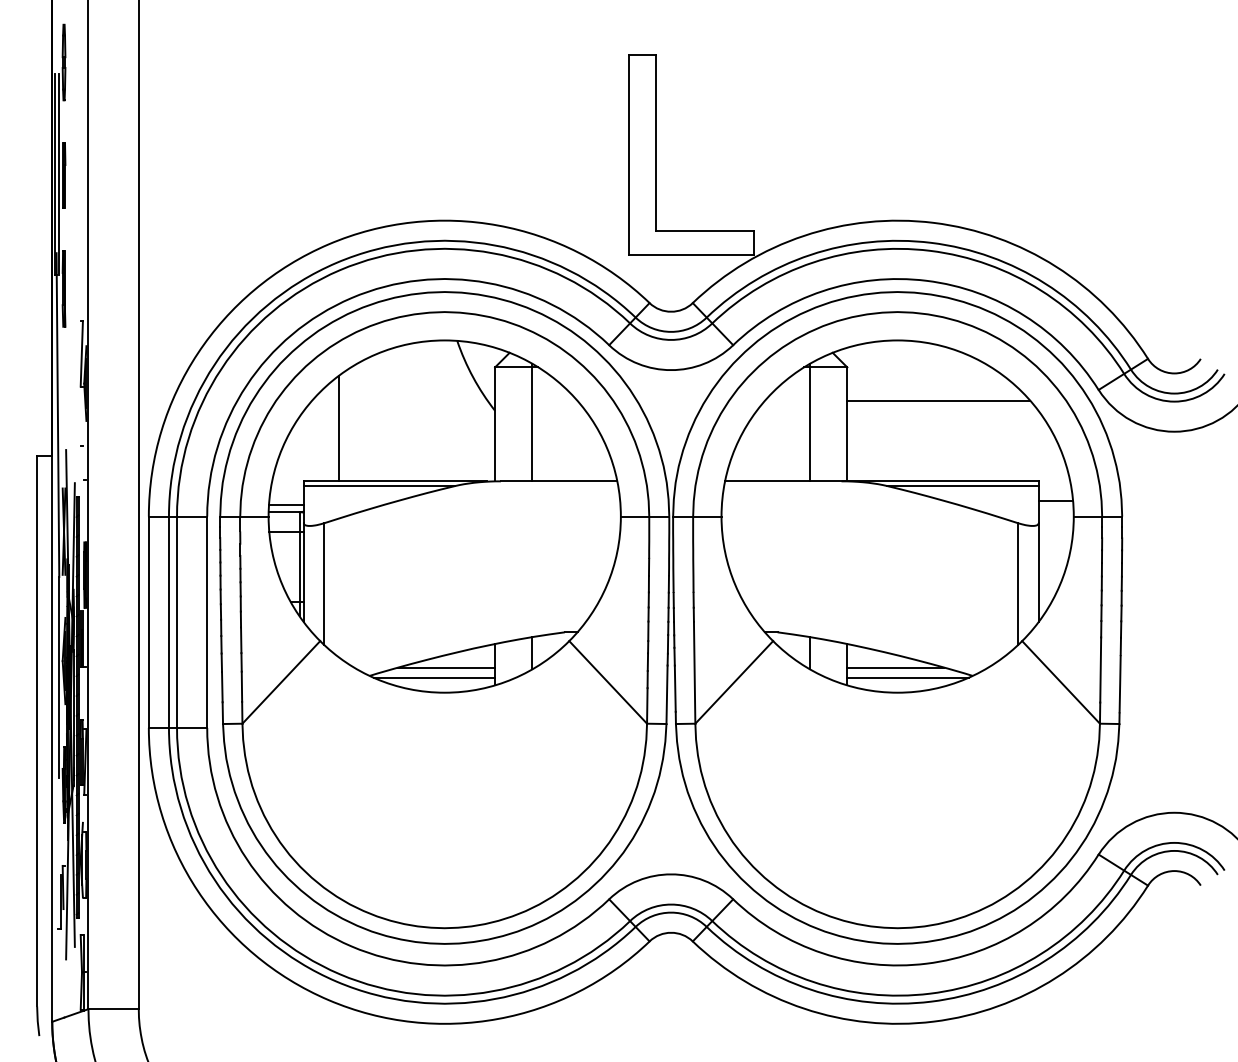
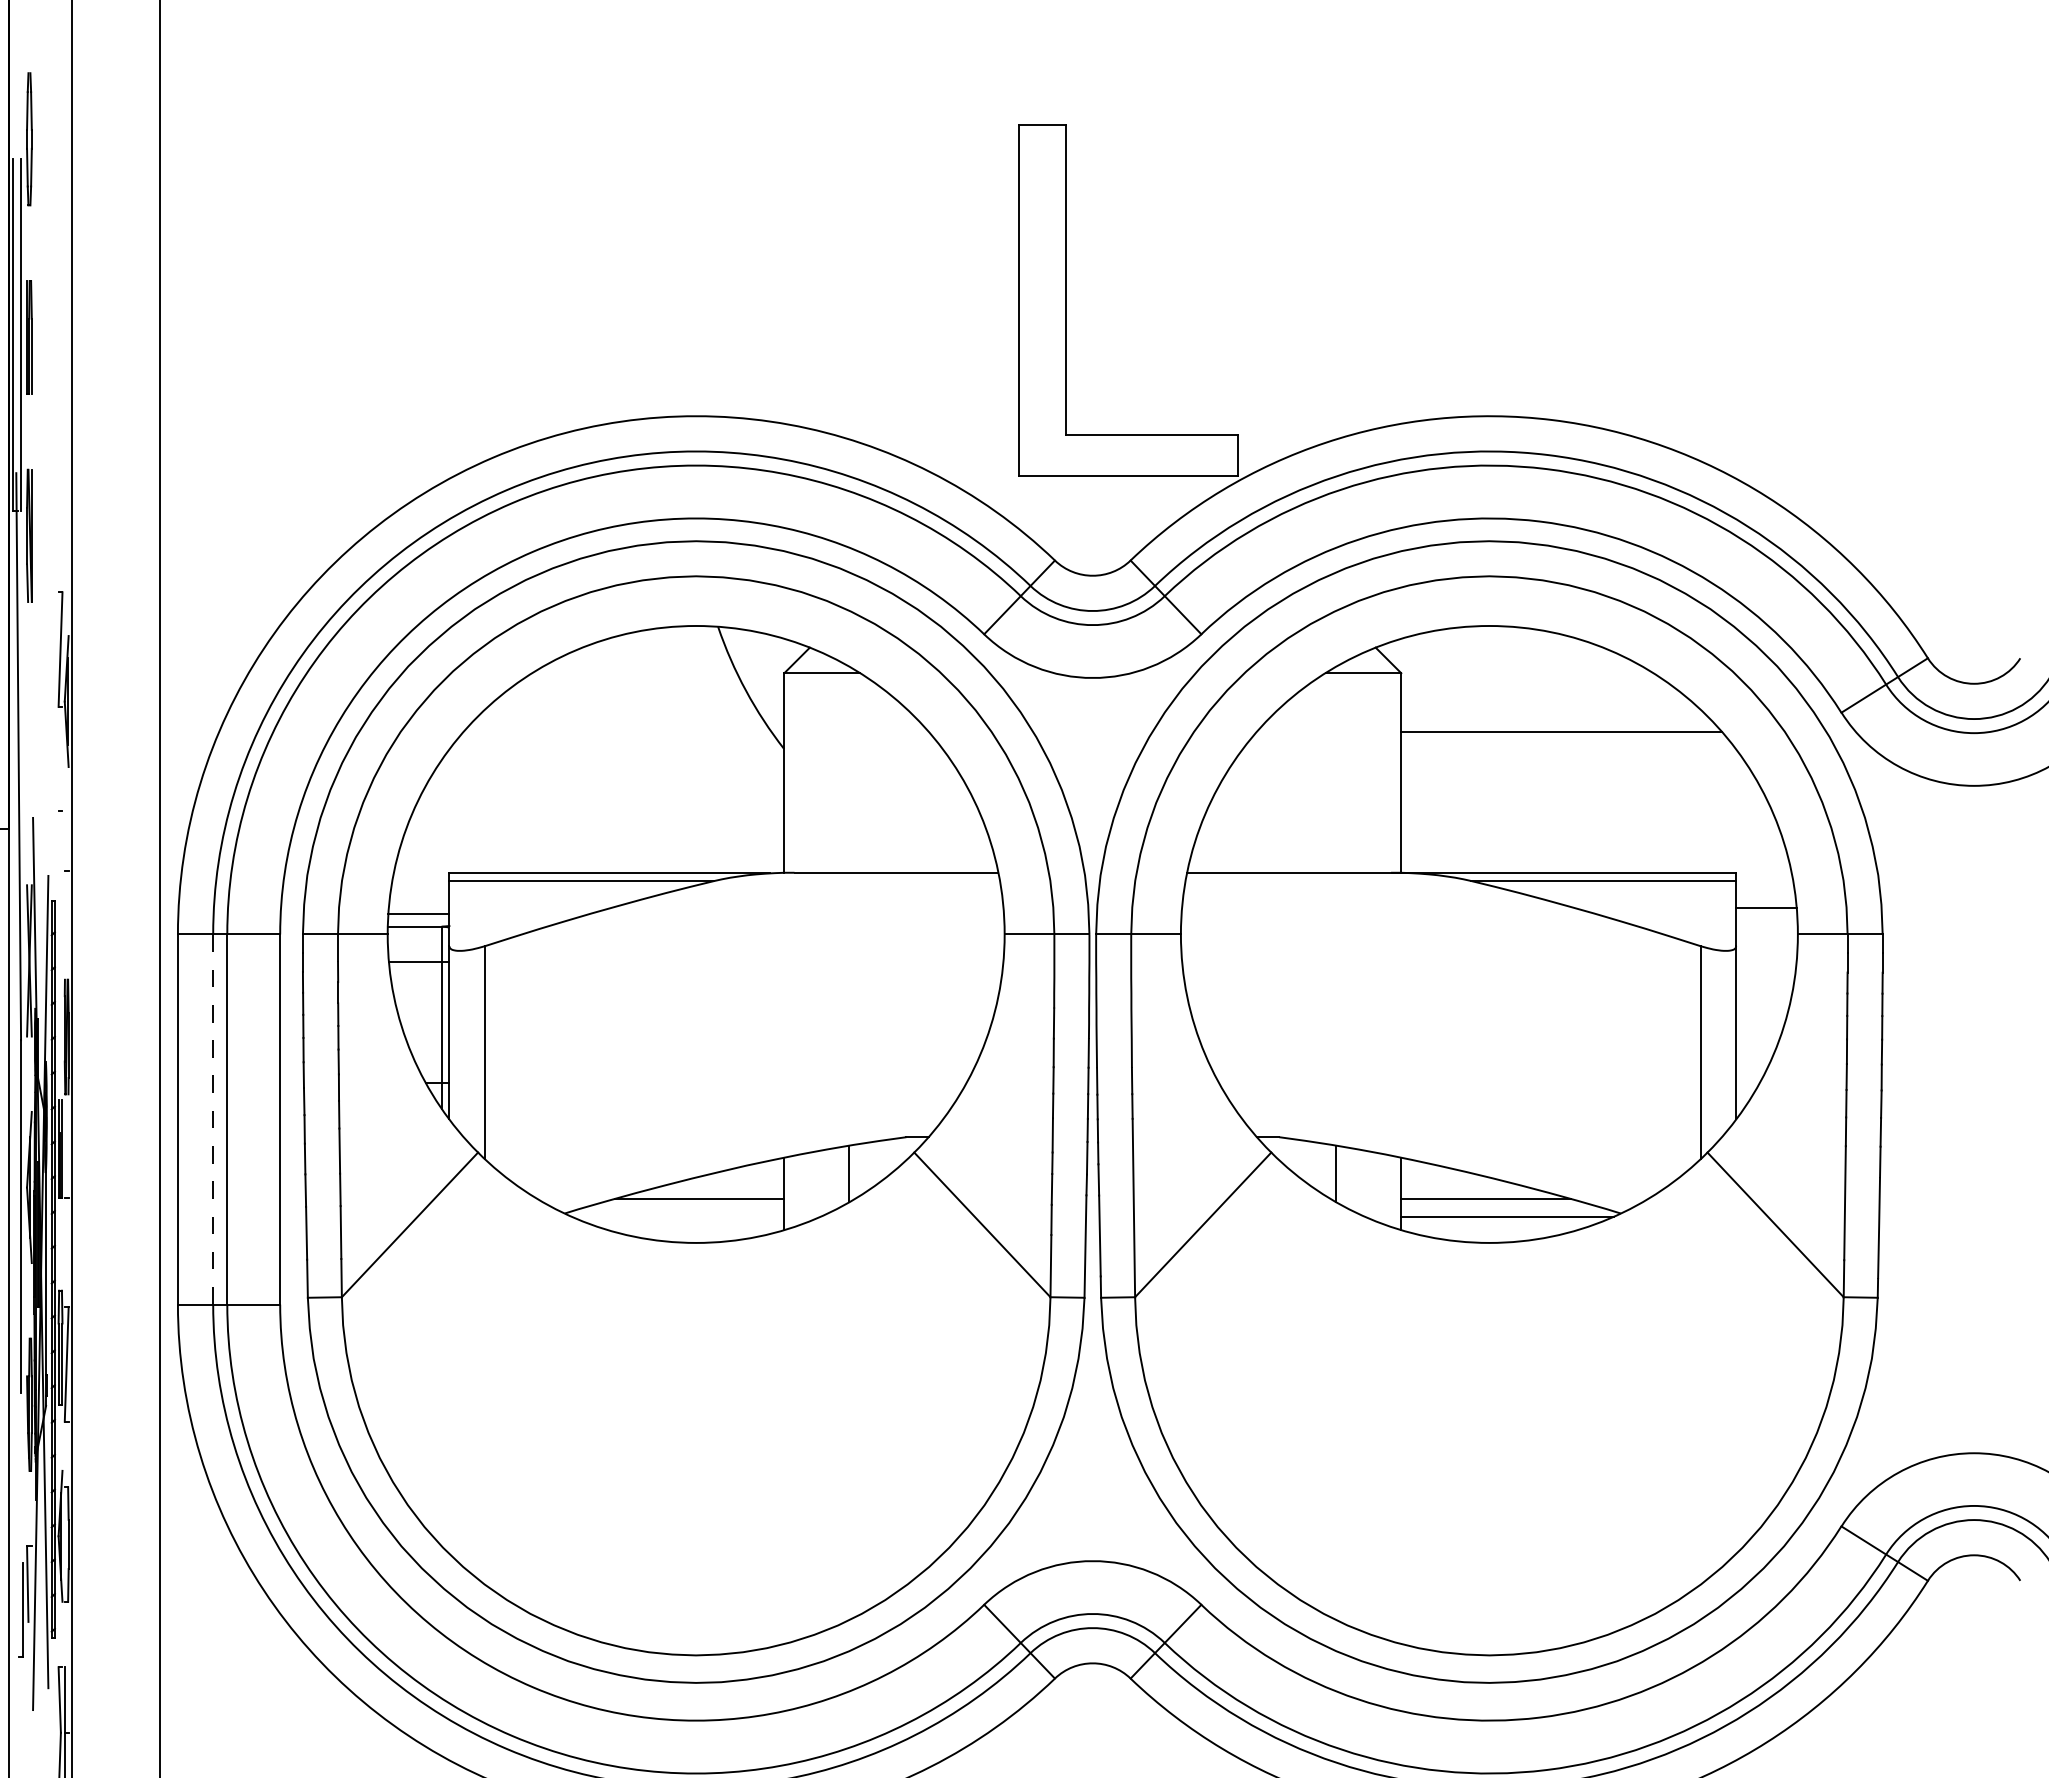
line: (532, 422) -> (849, 769), removed
line: (810, 422) -> (1336, 769), removed
line: (339, 428) -> (511, 780), removed
line: (168, 622) -> (212, 1119), solid -> dashed
line: (434, 677) -> (678, 1216), removed

